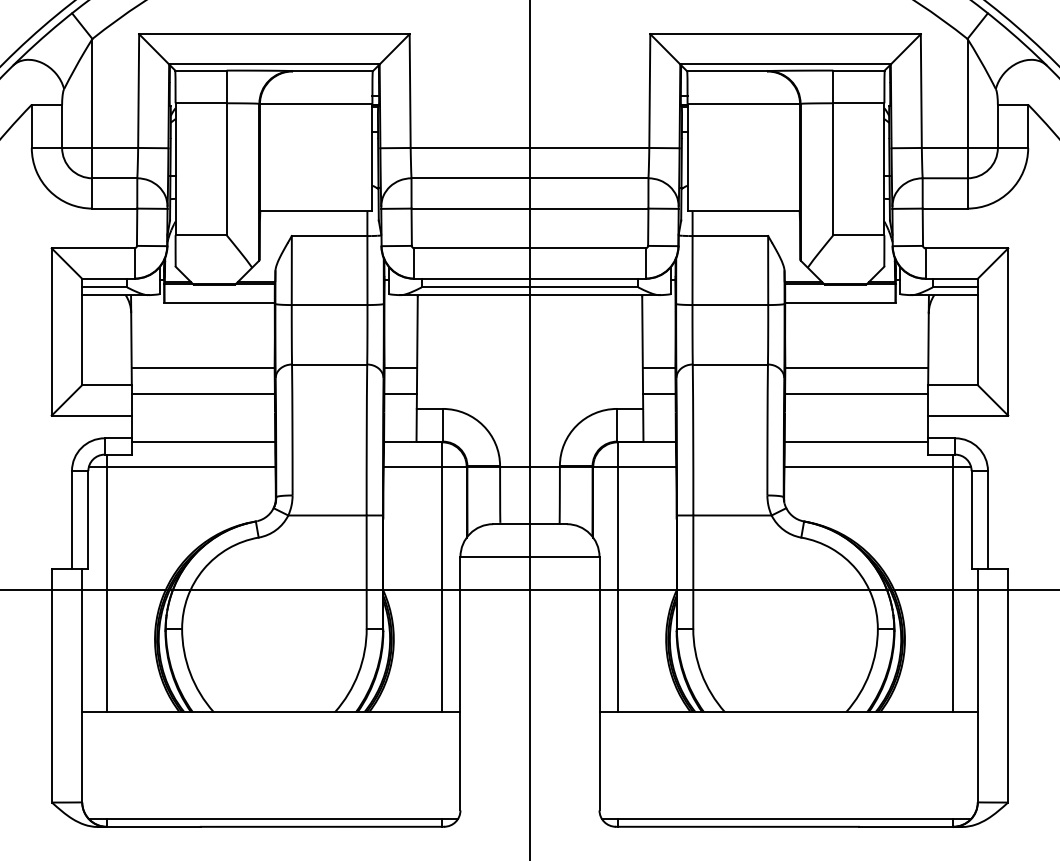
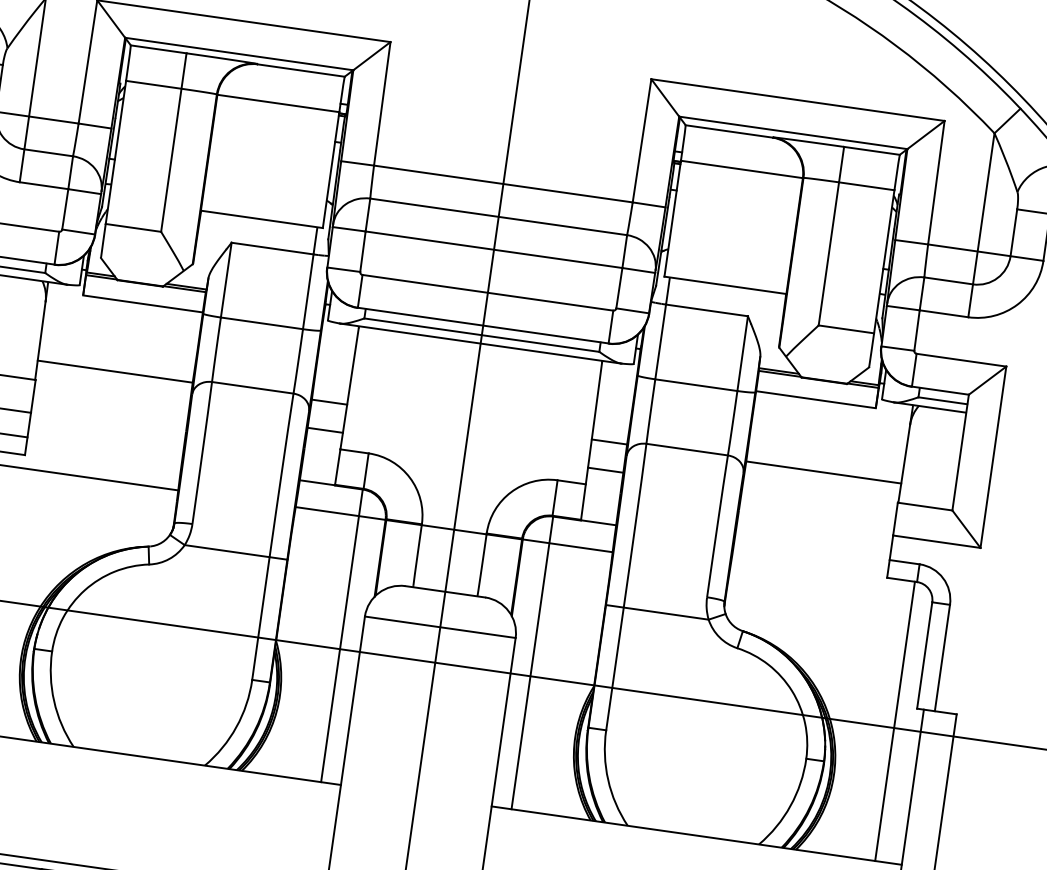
line: (203, 393) -> (111, 399), removed
line: (856, 393) -> (819, 500), removed
line: (203, 442) -> (104, 452), removed
line: (855, 442) -> (810, 553), removed
line: (877, 466) -> (830, 582), removed

